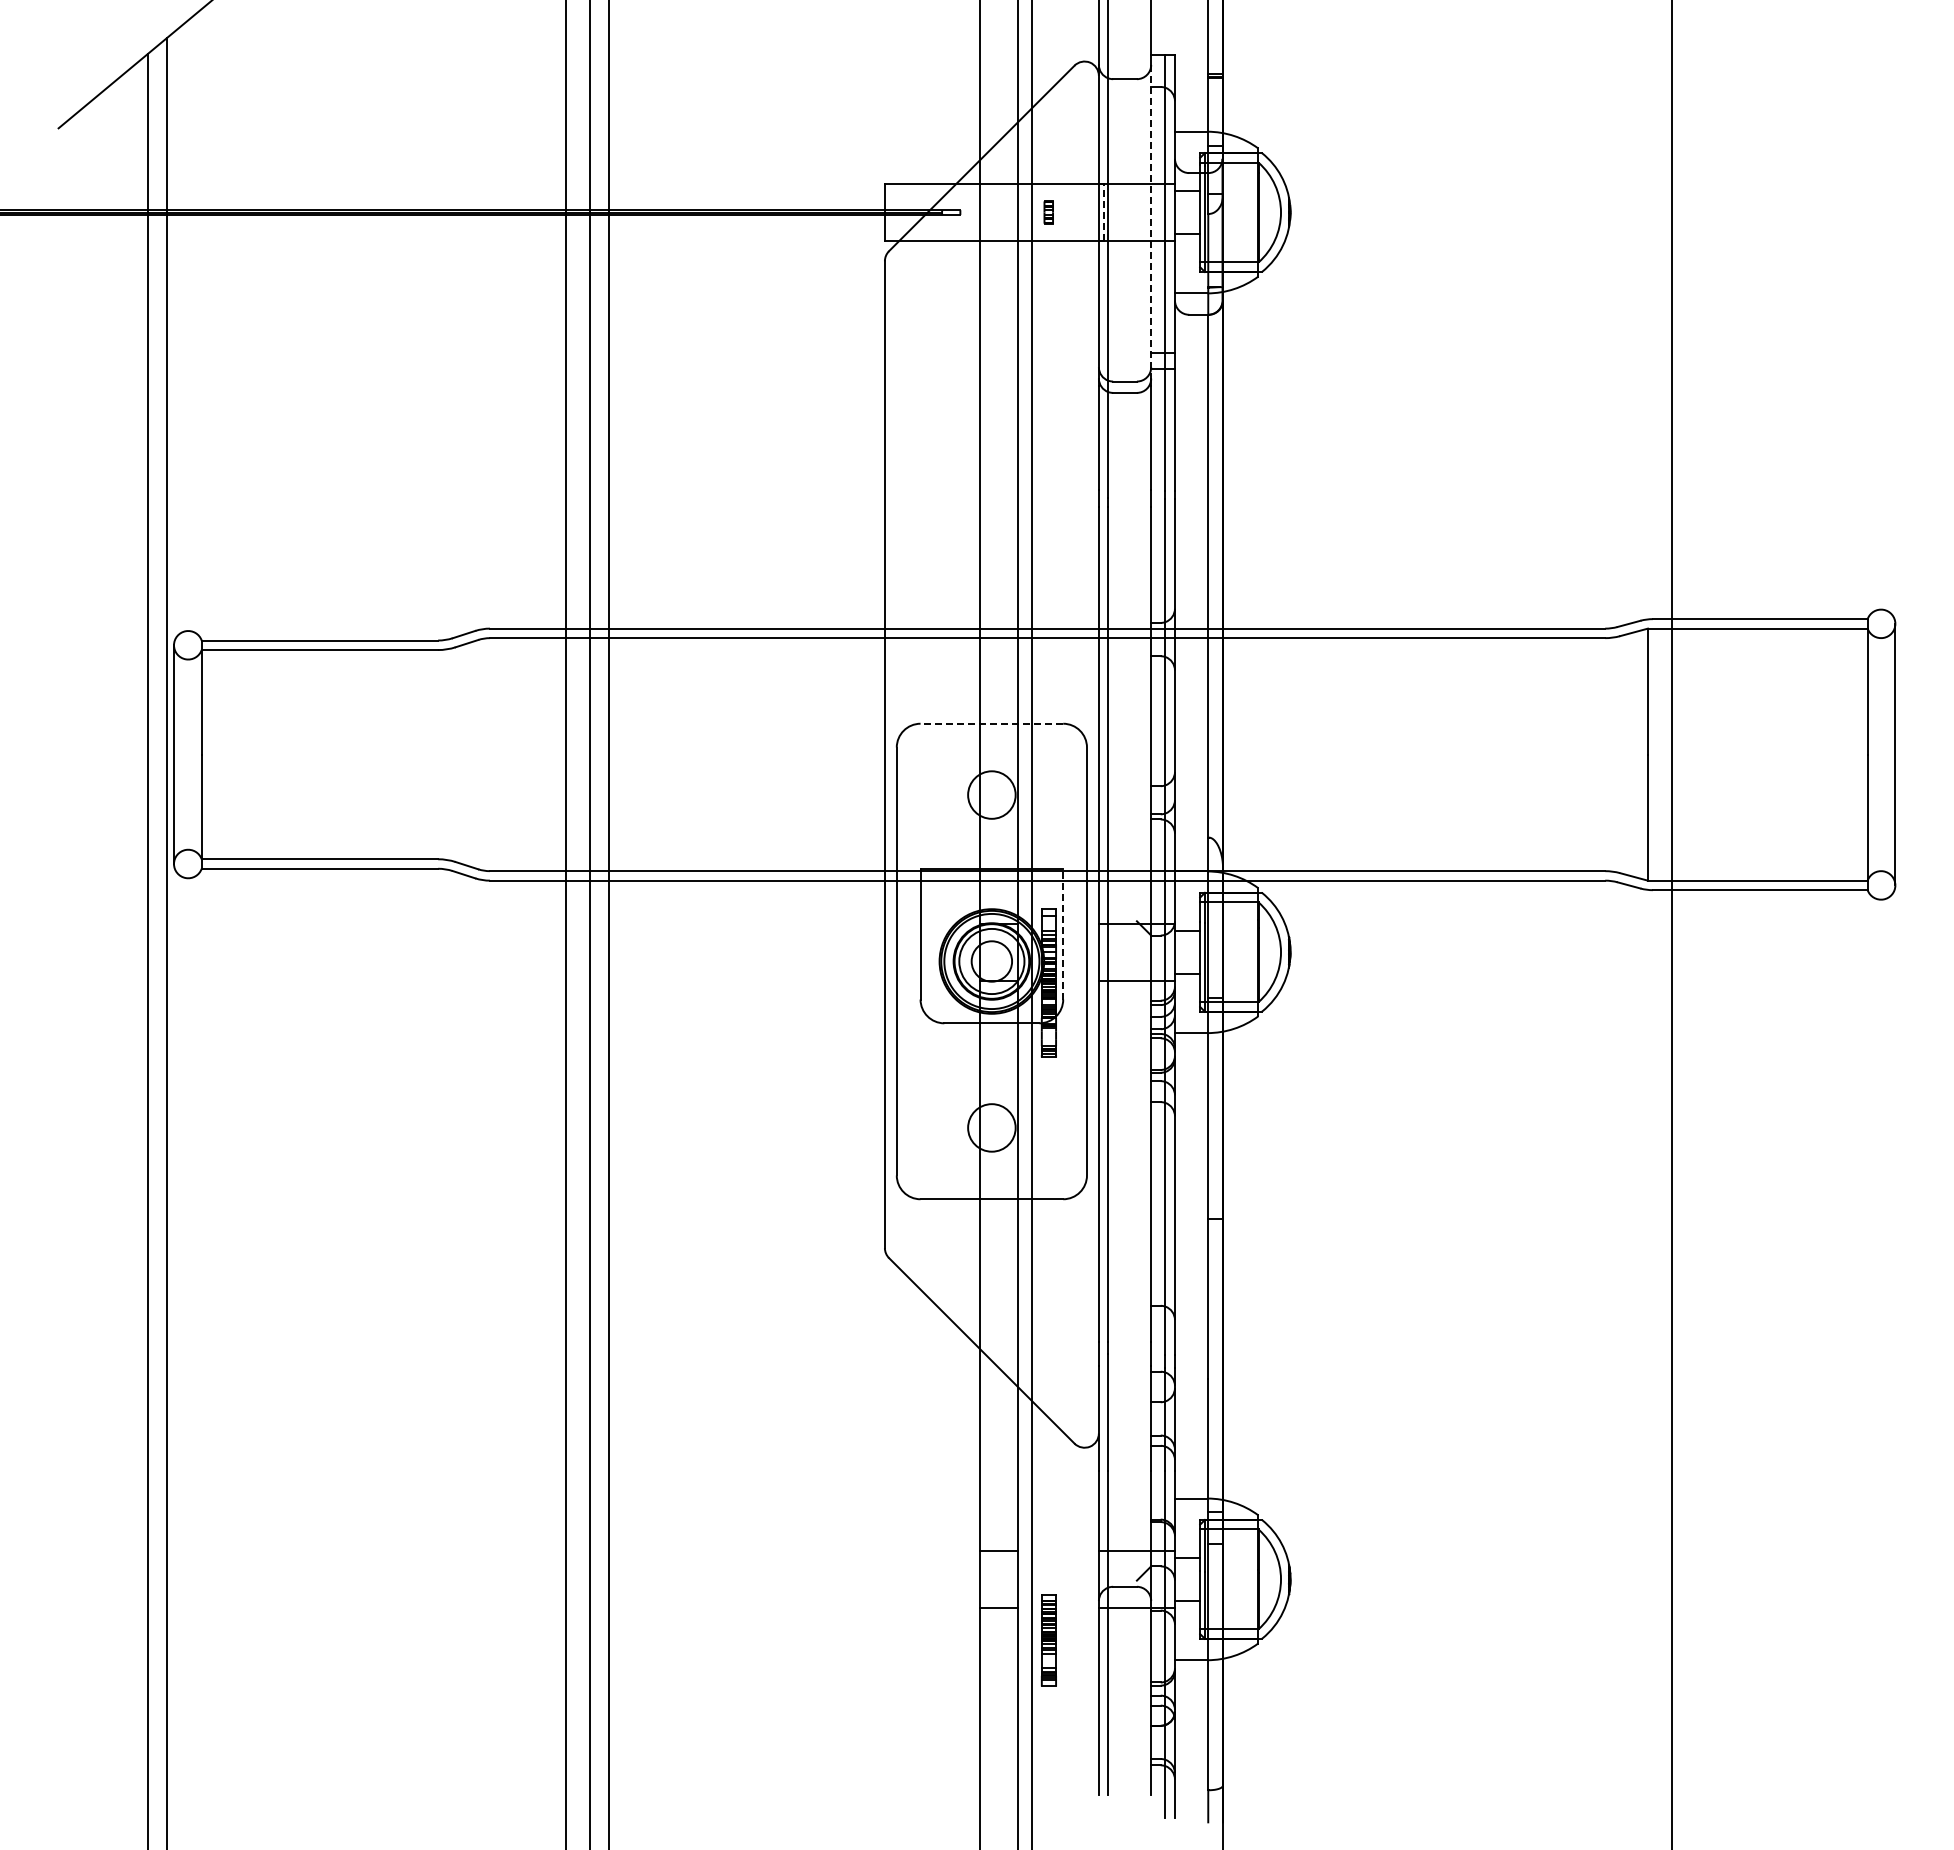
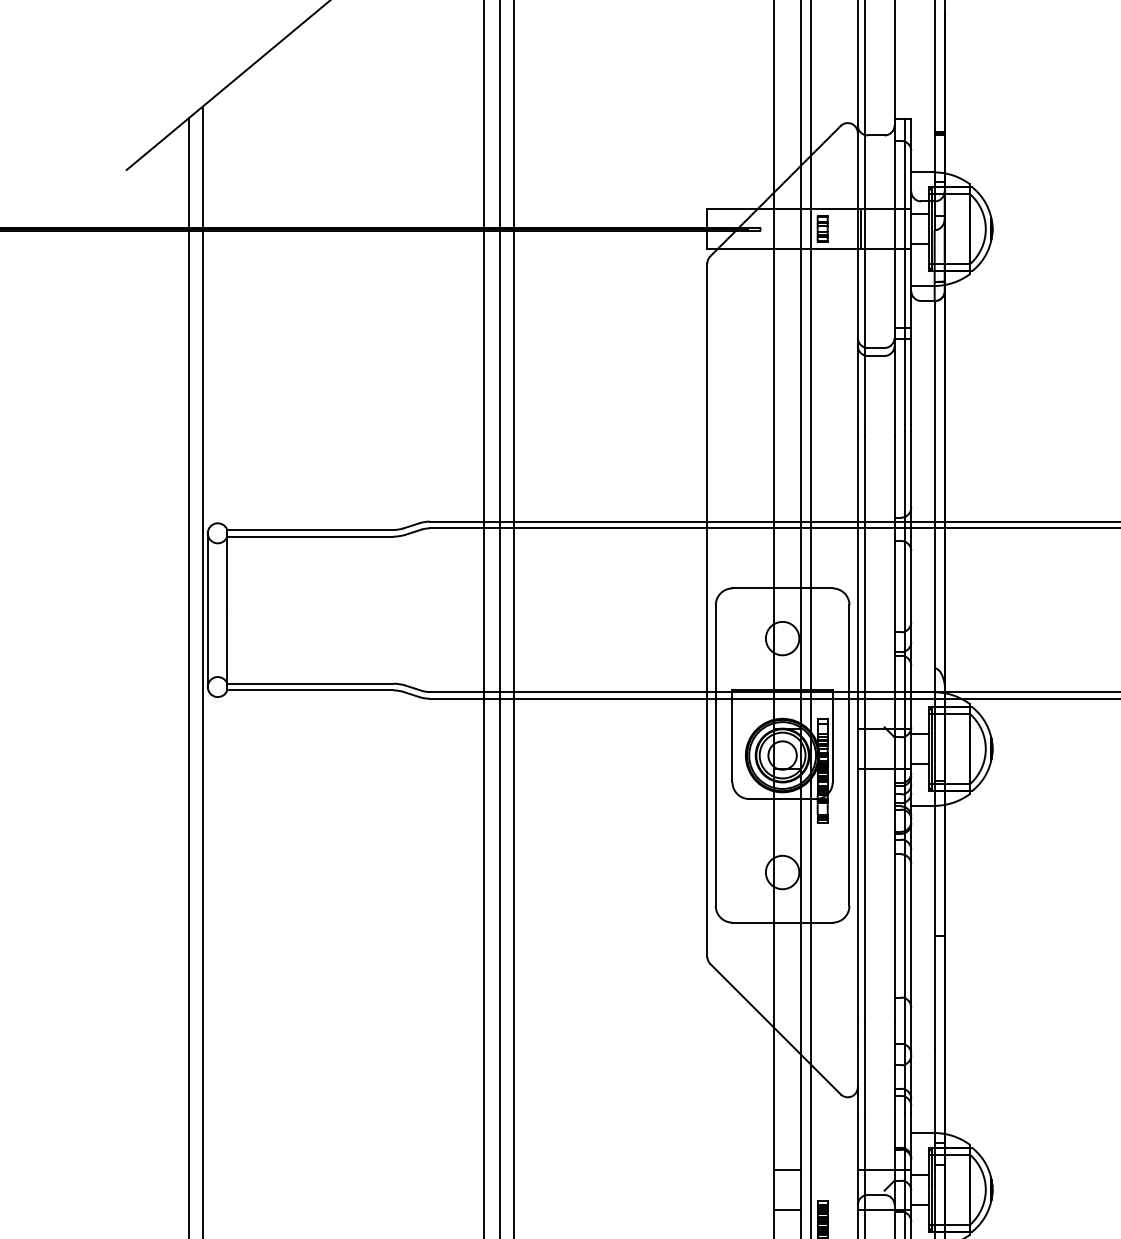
part: (1048, 212) -> (822, 229), size x1.67
line: (1103, 212) -> (861, 229), dashed -> solid
line: (1151, 221) -> (894, 235), dashed -> solid
line: (991, 723) -> (782, 588), dashed -> solid
line: (1063, 933) -> (832, 735), dashed -> solid

